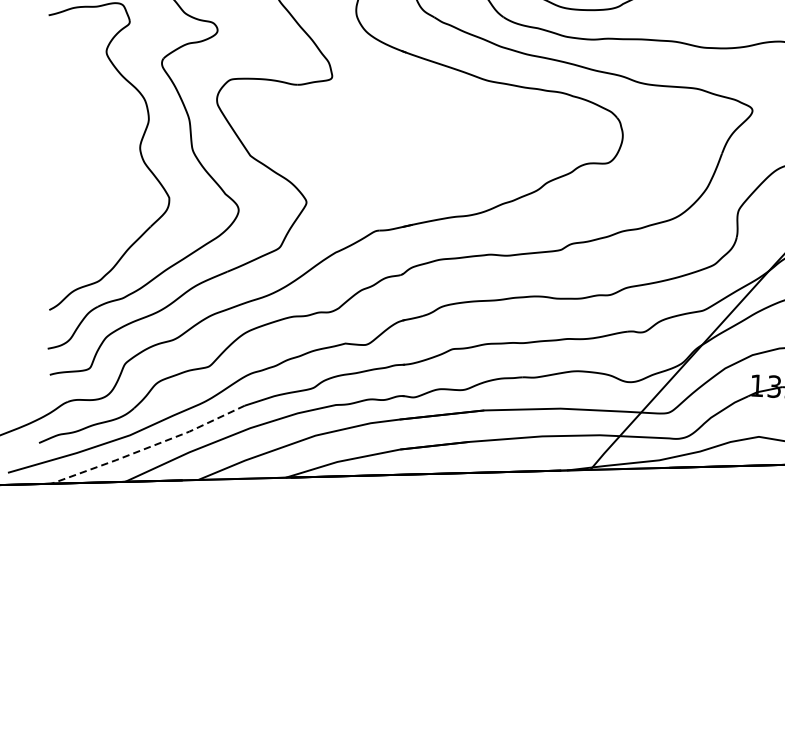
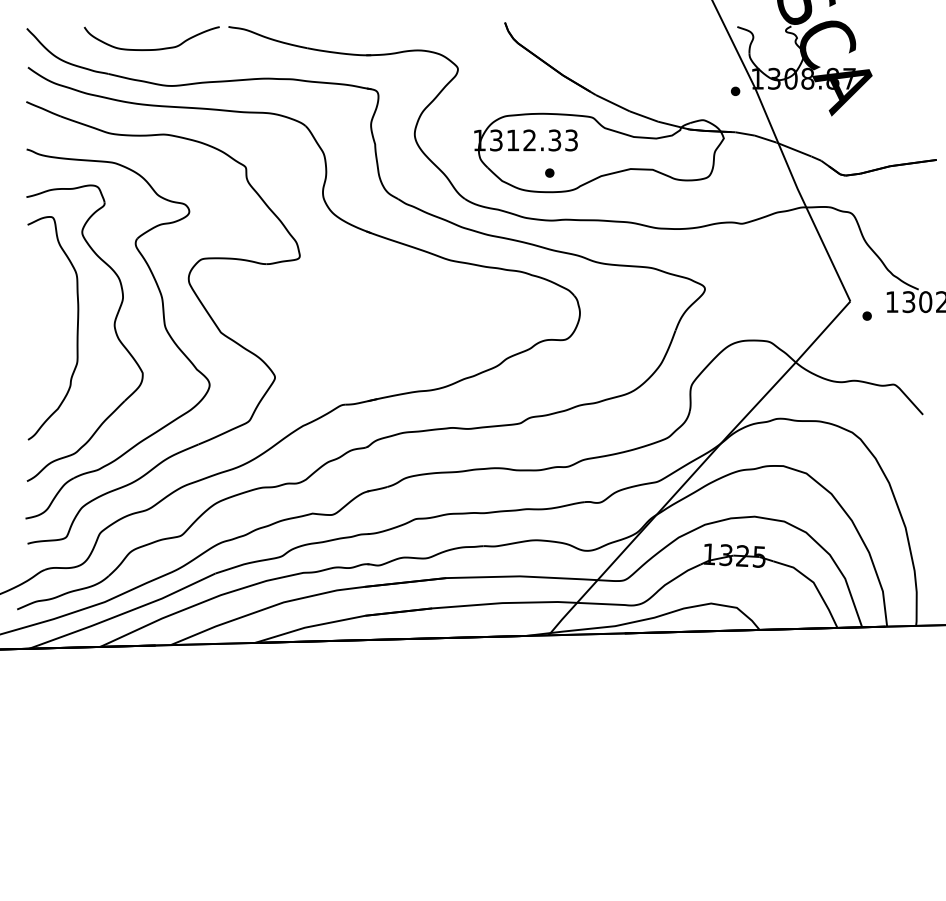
curve: (100, 151) -> (76, 328), added
line: (148, 447) -> (122, 613), dashed -> solid

